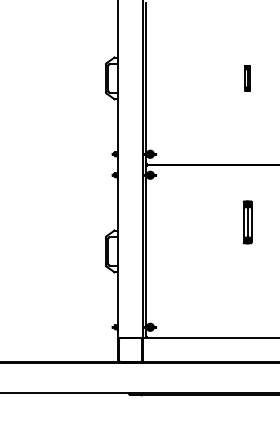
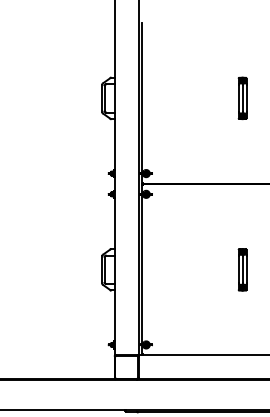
part: (247, 78) -> (242, 98), size x1.67
part: (247, 222) -> (242, 269), moved

